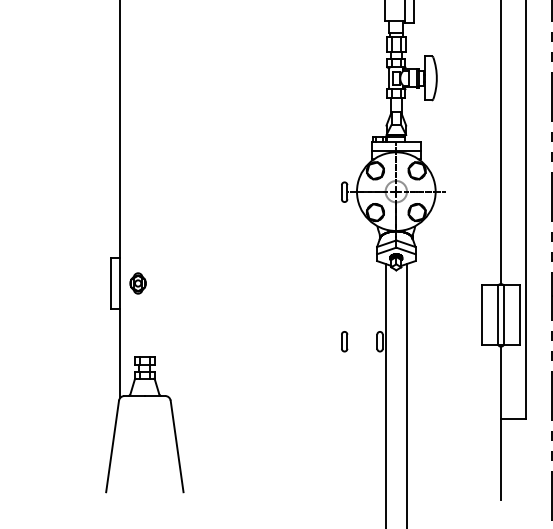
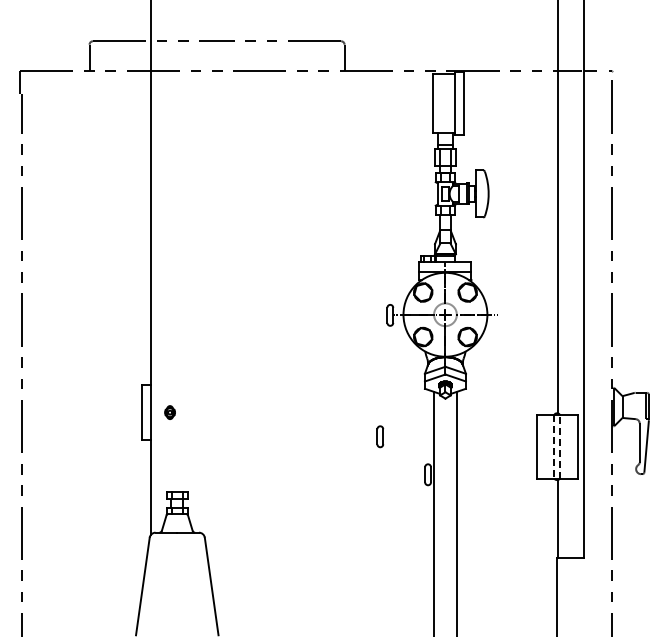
part: (137, 283) -> (169, 412), size x0.6
line: (498, 315) -> (554, 446), solid -> dashed
line: (504, 315) -> (560, 446), solid -> dashed
part: (344, 341) -> (380, 436), moved

